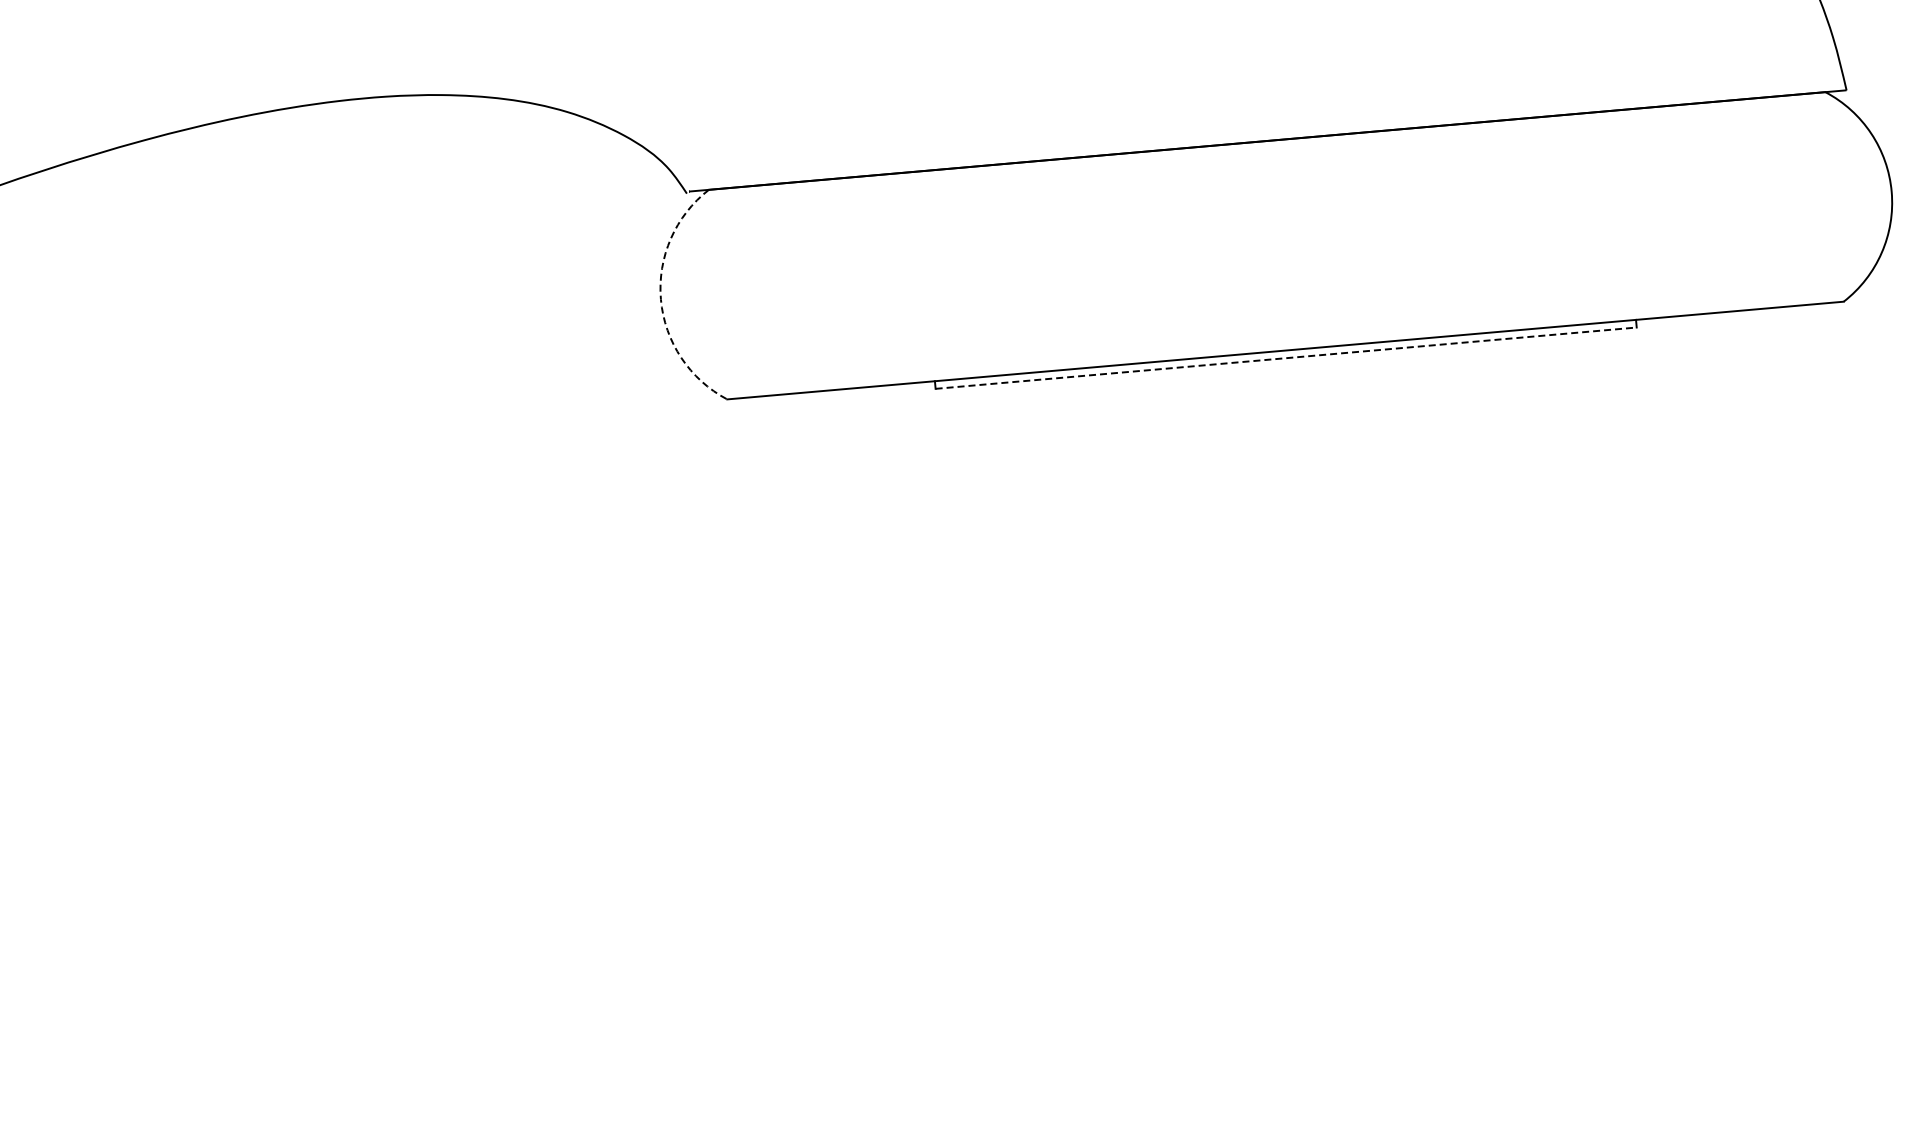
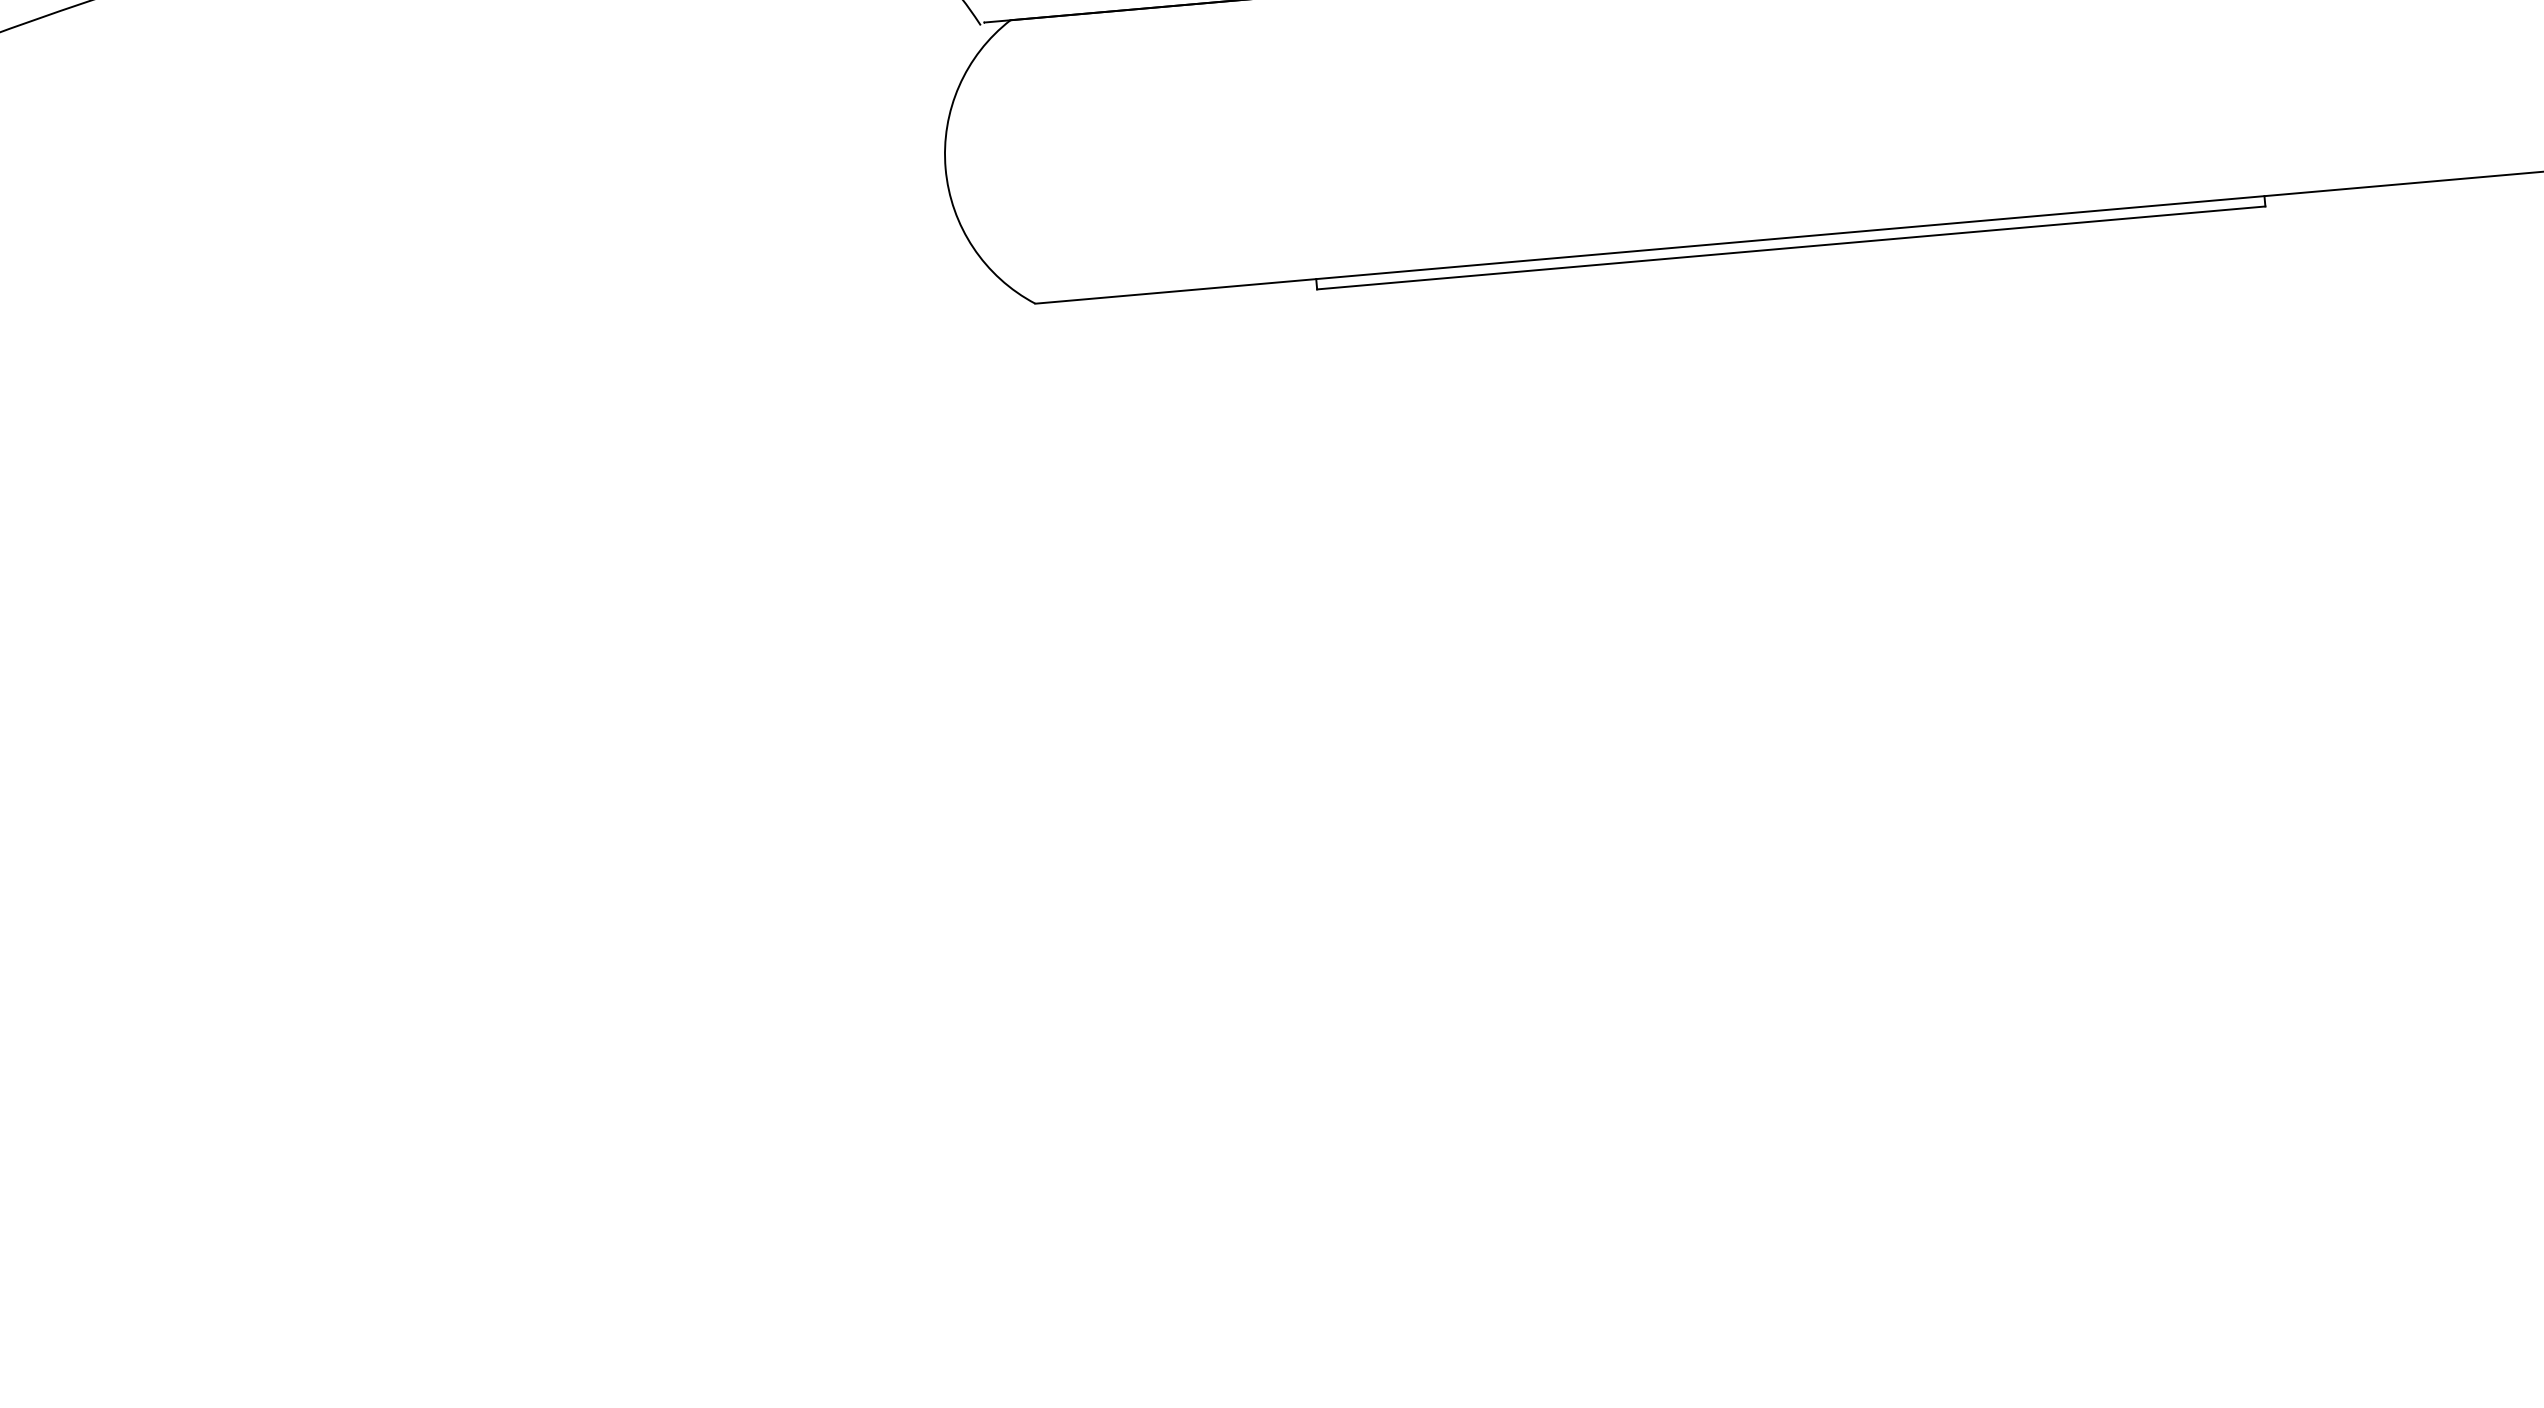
arc: (660, 299) -> (945, 168), dashed -> solid
line: (1286, 358) -> (1791, 248), dashed -> solid

